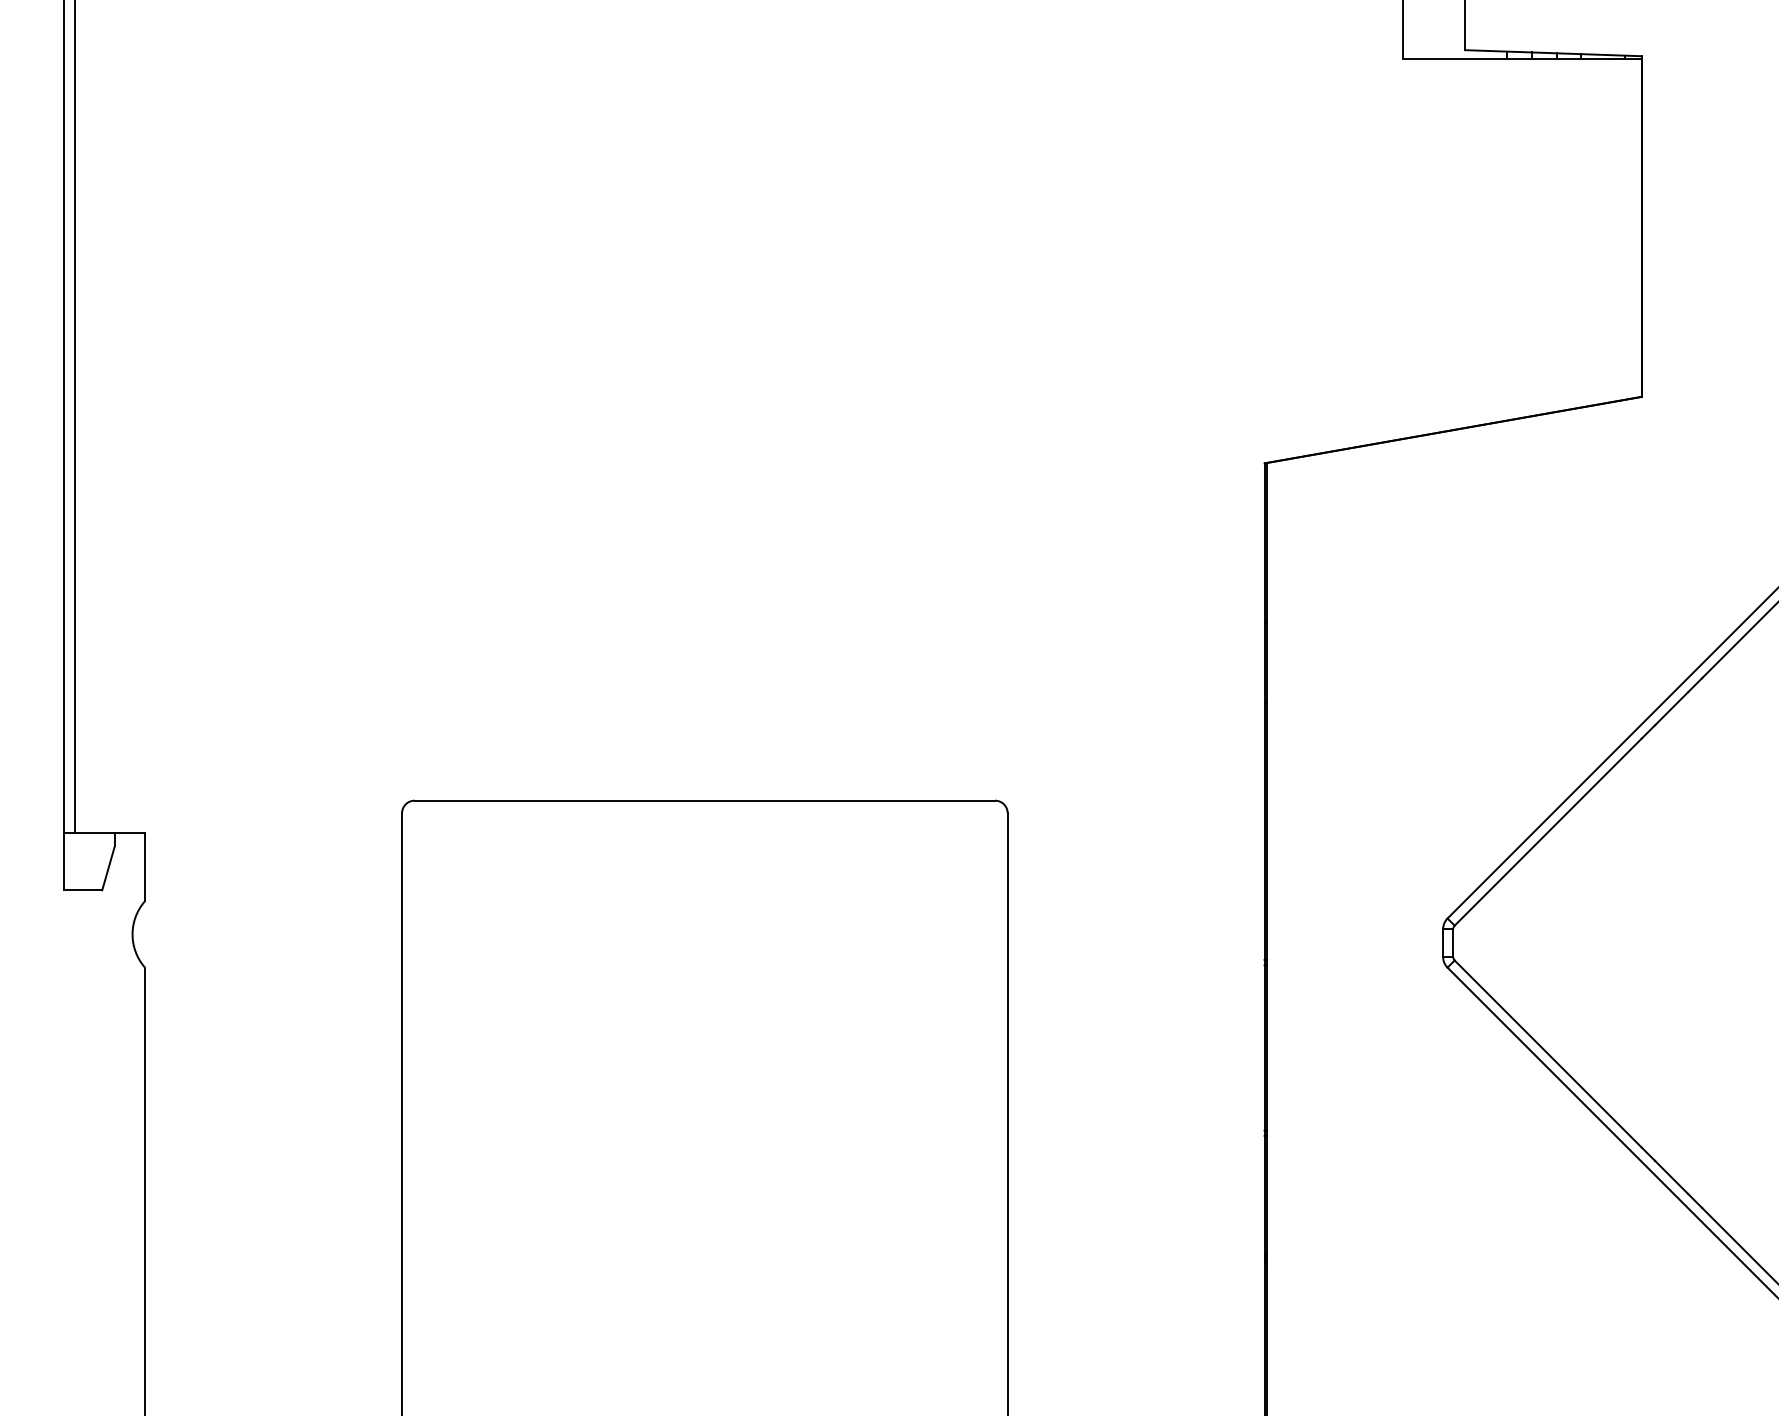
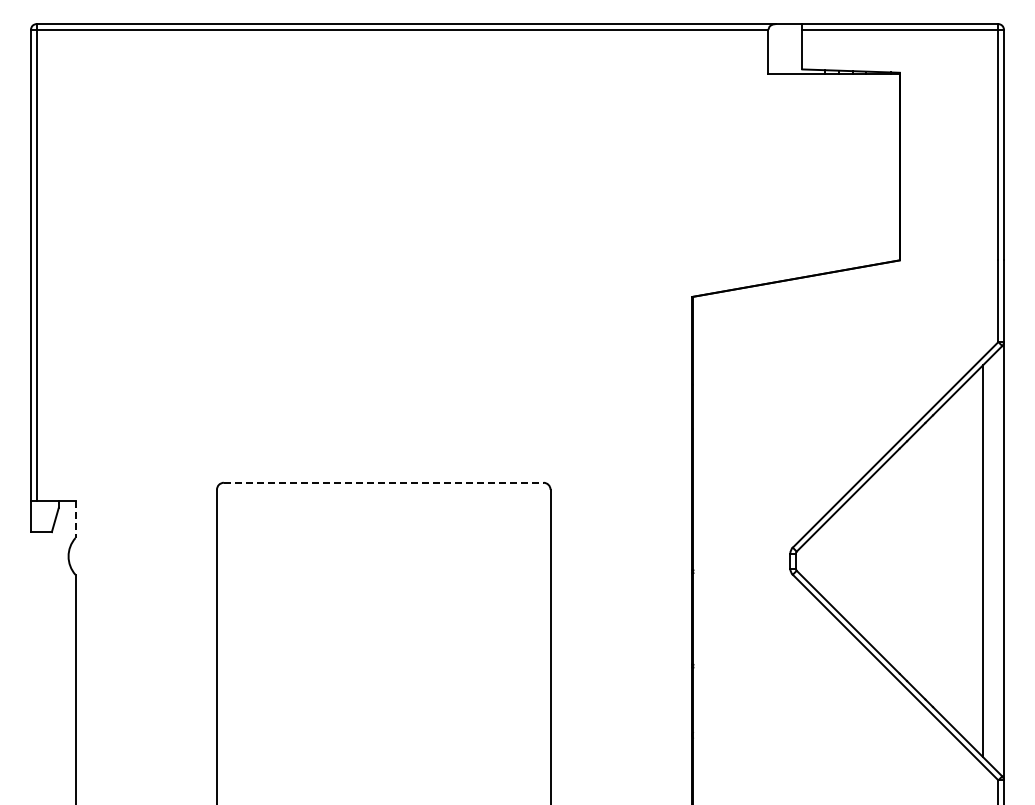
line: (704, 800) -> (383, 482), solid -> dashed
line: (145, 867) -> (75, 519), solid -> dashed

